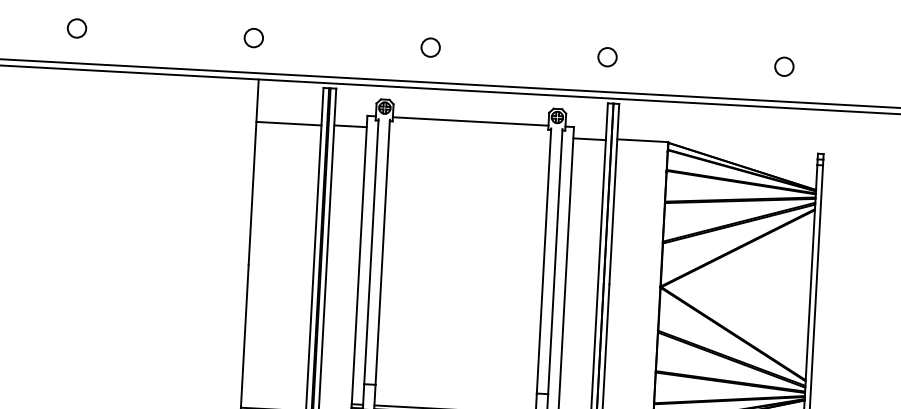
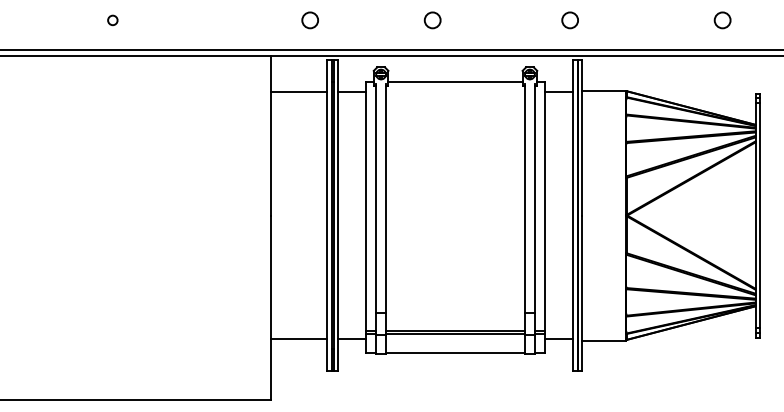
circle: (76, 28) -> (112, 20), size x0.6
circle: (253, 38) -> (309, 20), moved
circle: (430, 47) -> (432, 20), moved

